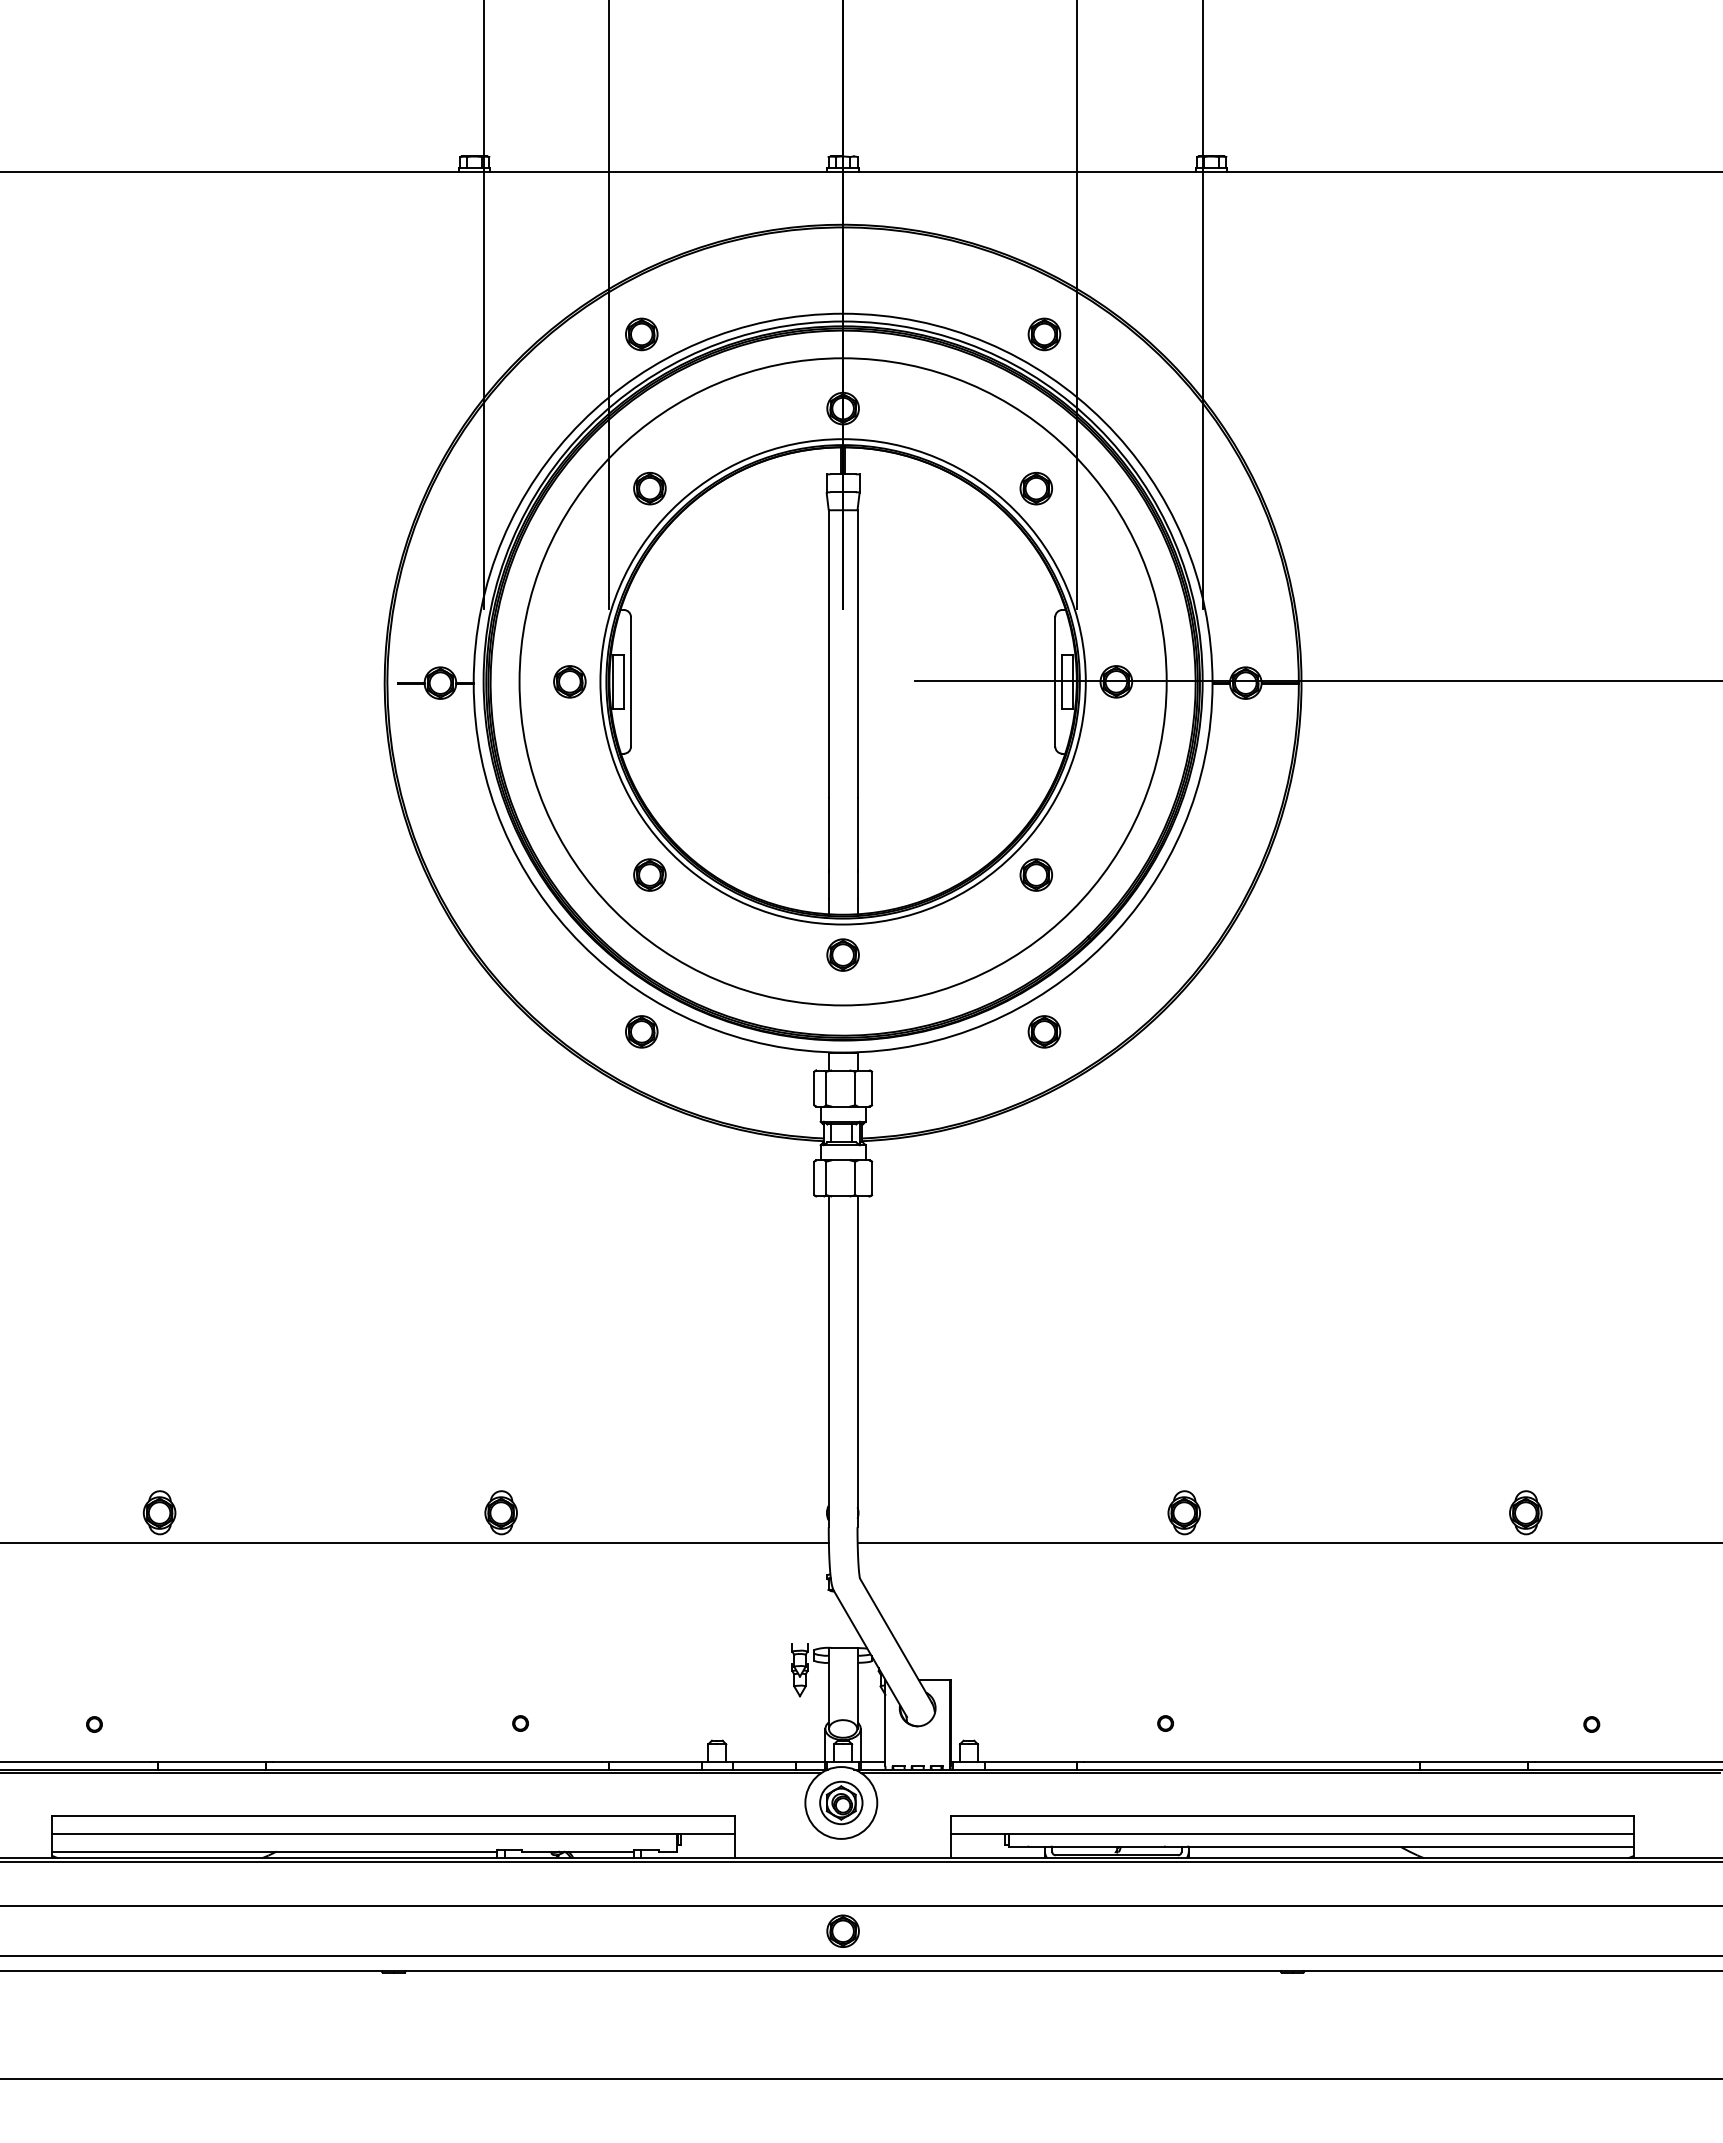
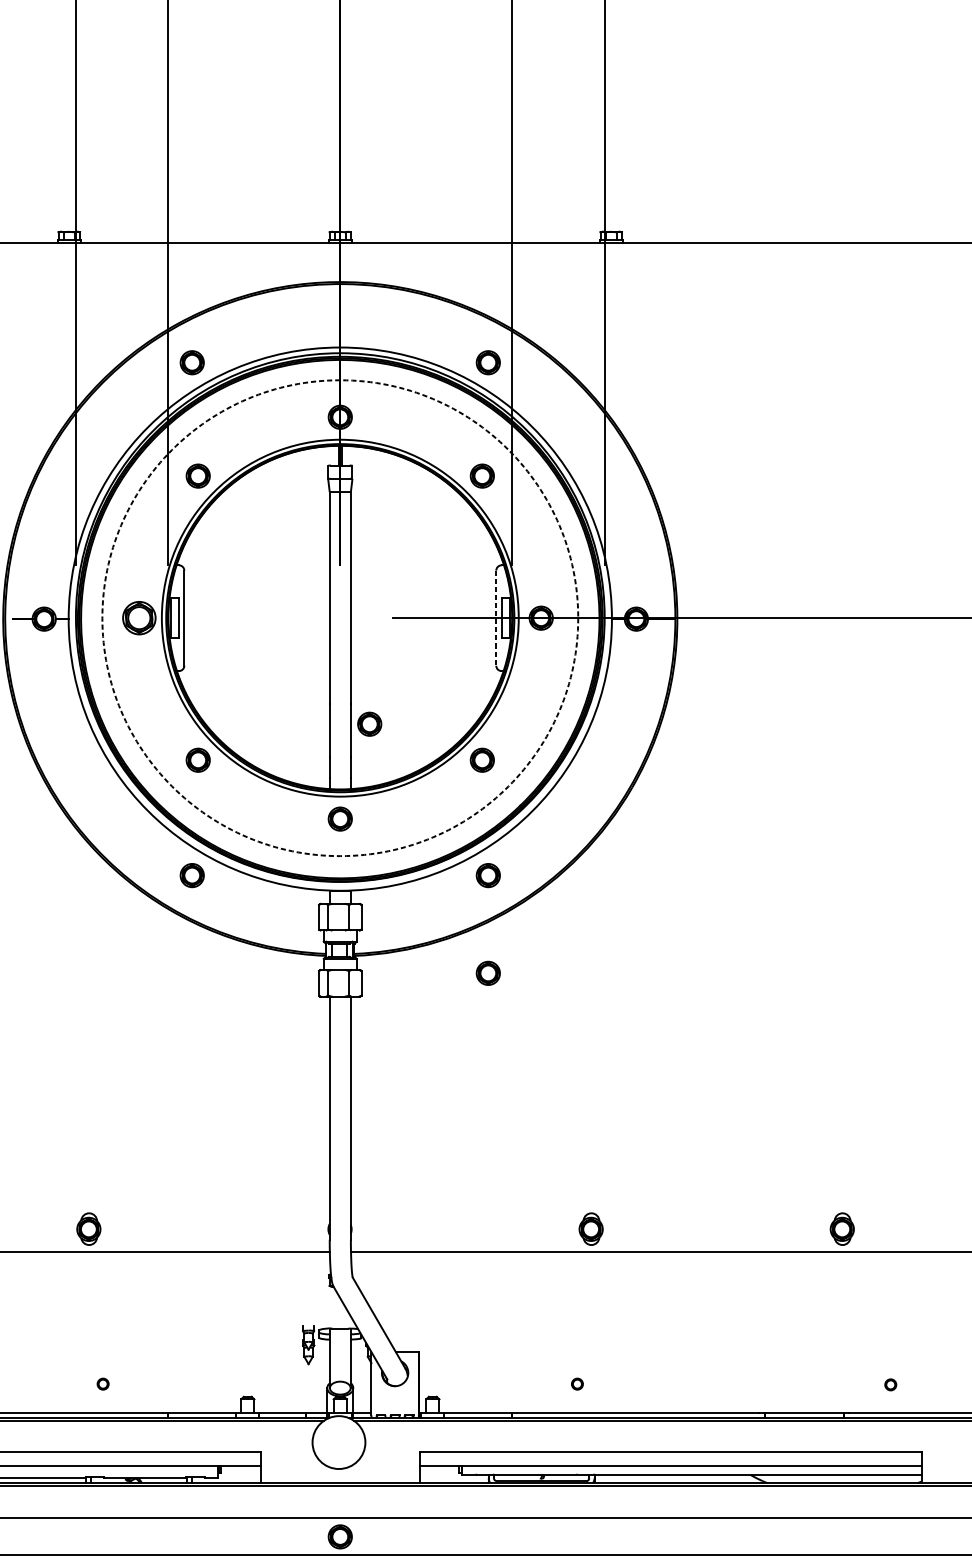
part: (569, 681) -> (139, 617), size x1.4
circle: (842, 681) -> (339, 617), solid -> dashed
line: (1055, 681) -> (496, 617), solid -> dashed
part: (882, 825) -> (369, 723), added
part: (1044, 1164) -> (488, 973), added
part: (841, 1802) -> (339, 1442), removed

